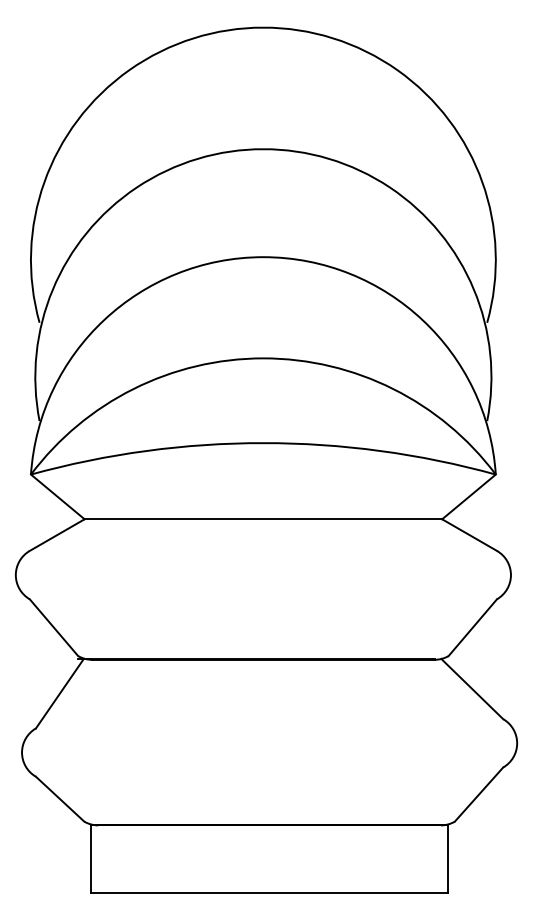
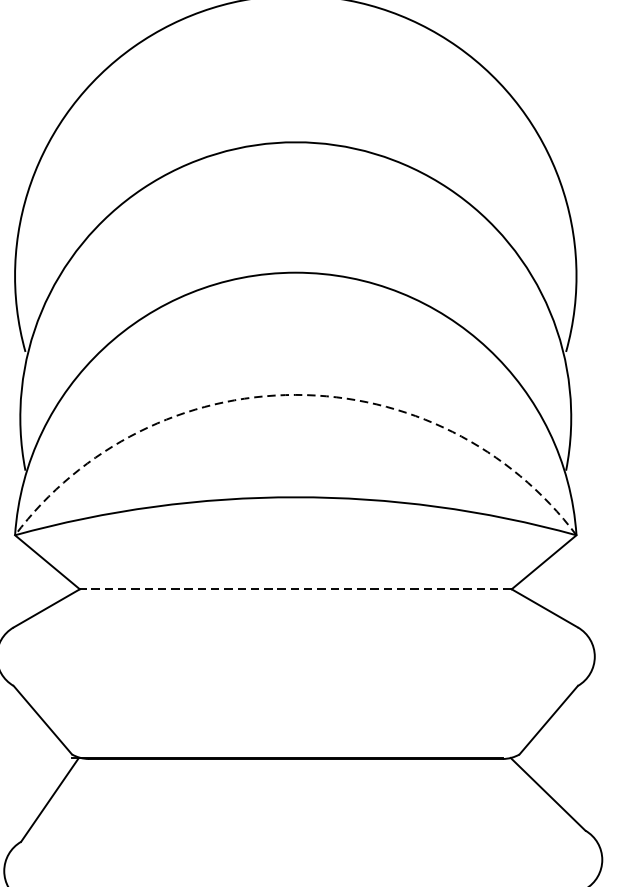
arc: (263, 358) -> (295, 395), solid -> dashed
line: (263, 519) -> (295, 589), solid -> dashed

